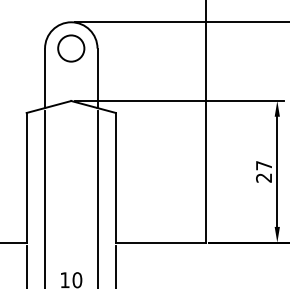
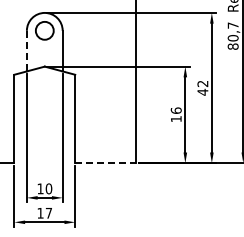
line: (44, 78) -> (26, 51), solid -> dashed
text: (262, 171) -> (175, 114), 27 -> 16
line: (160, 243) -> (105, 163), solid -> dashed

